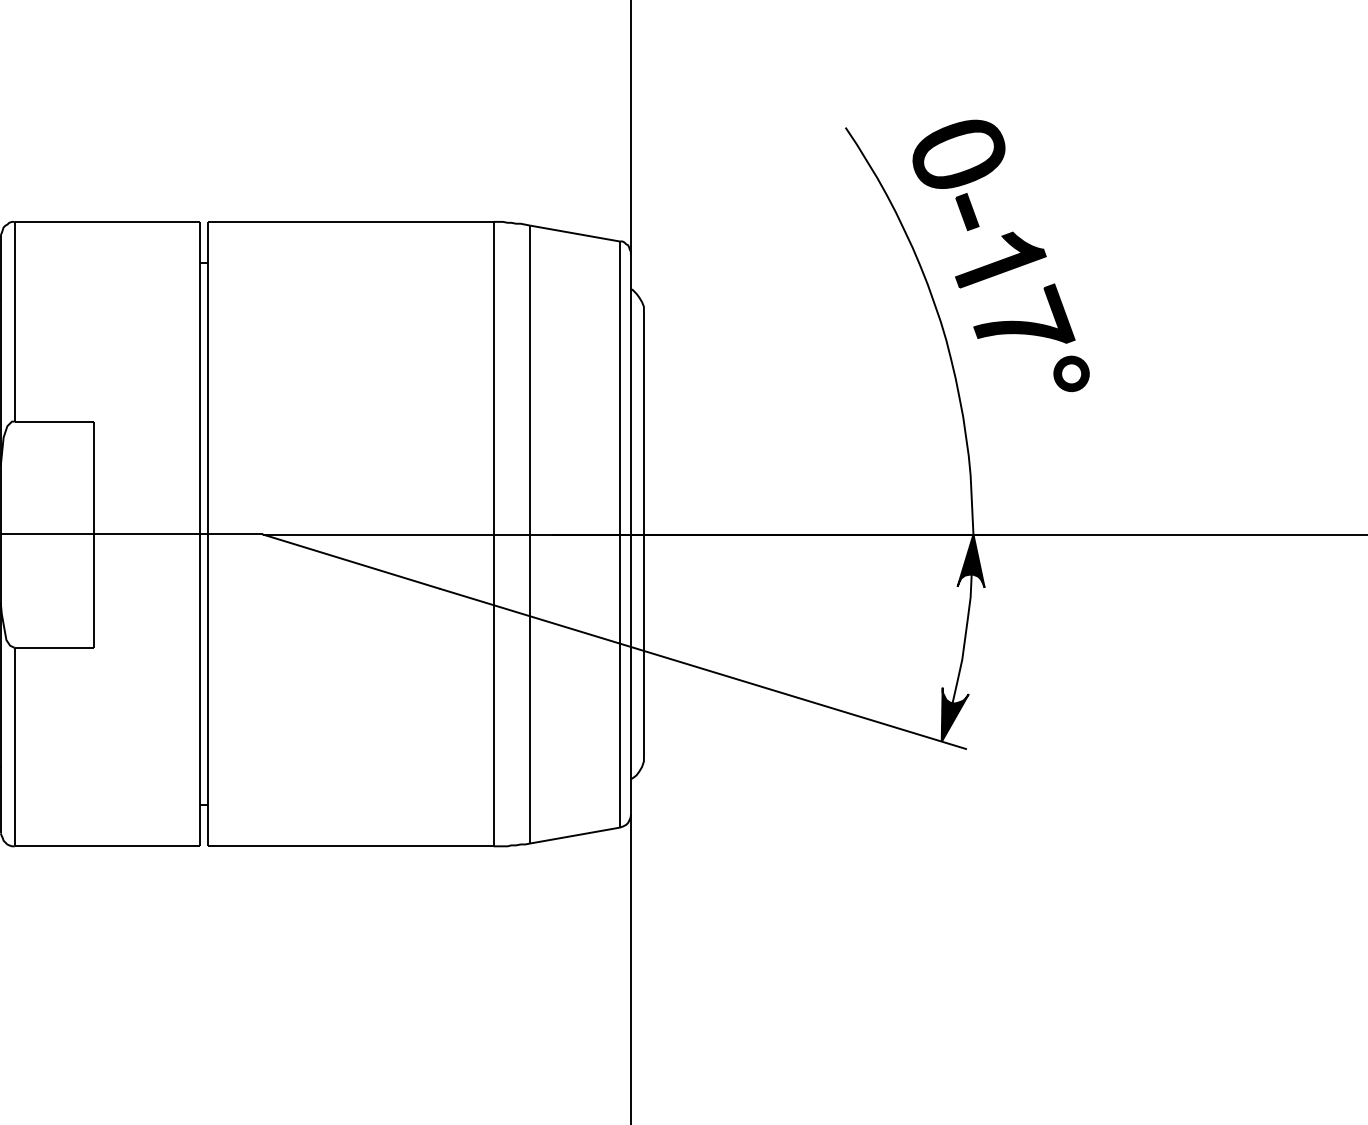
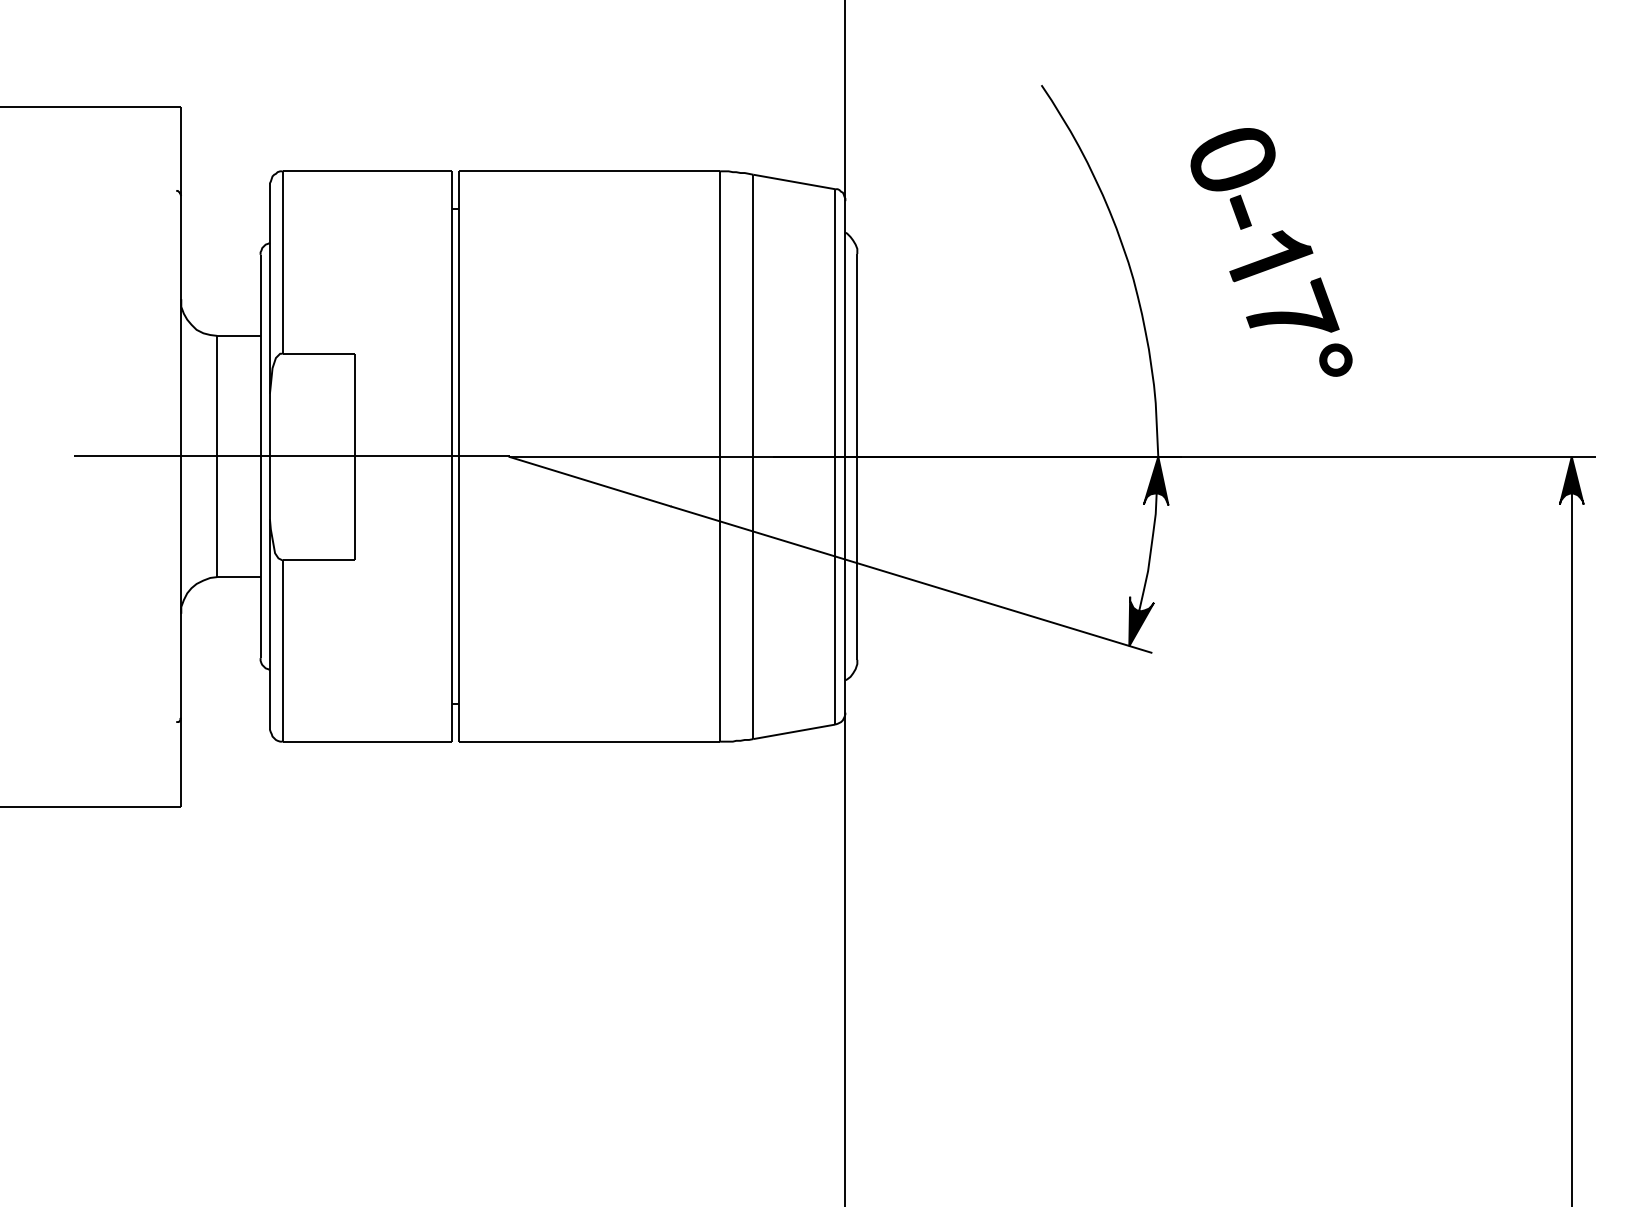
part: (1001, 256) -> (1271, 252), moved

